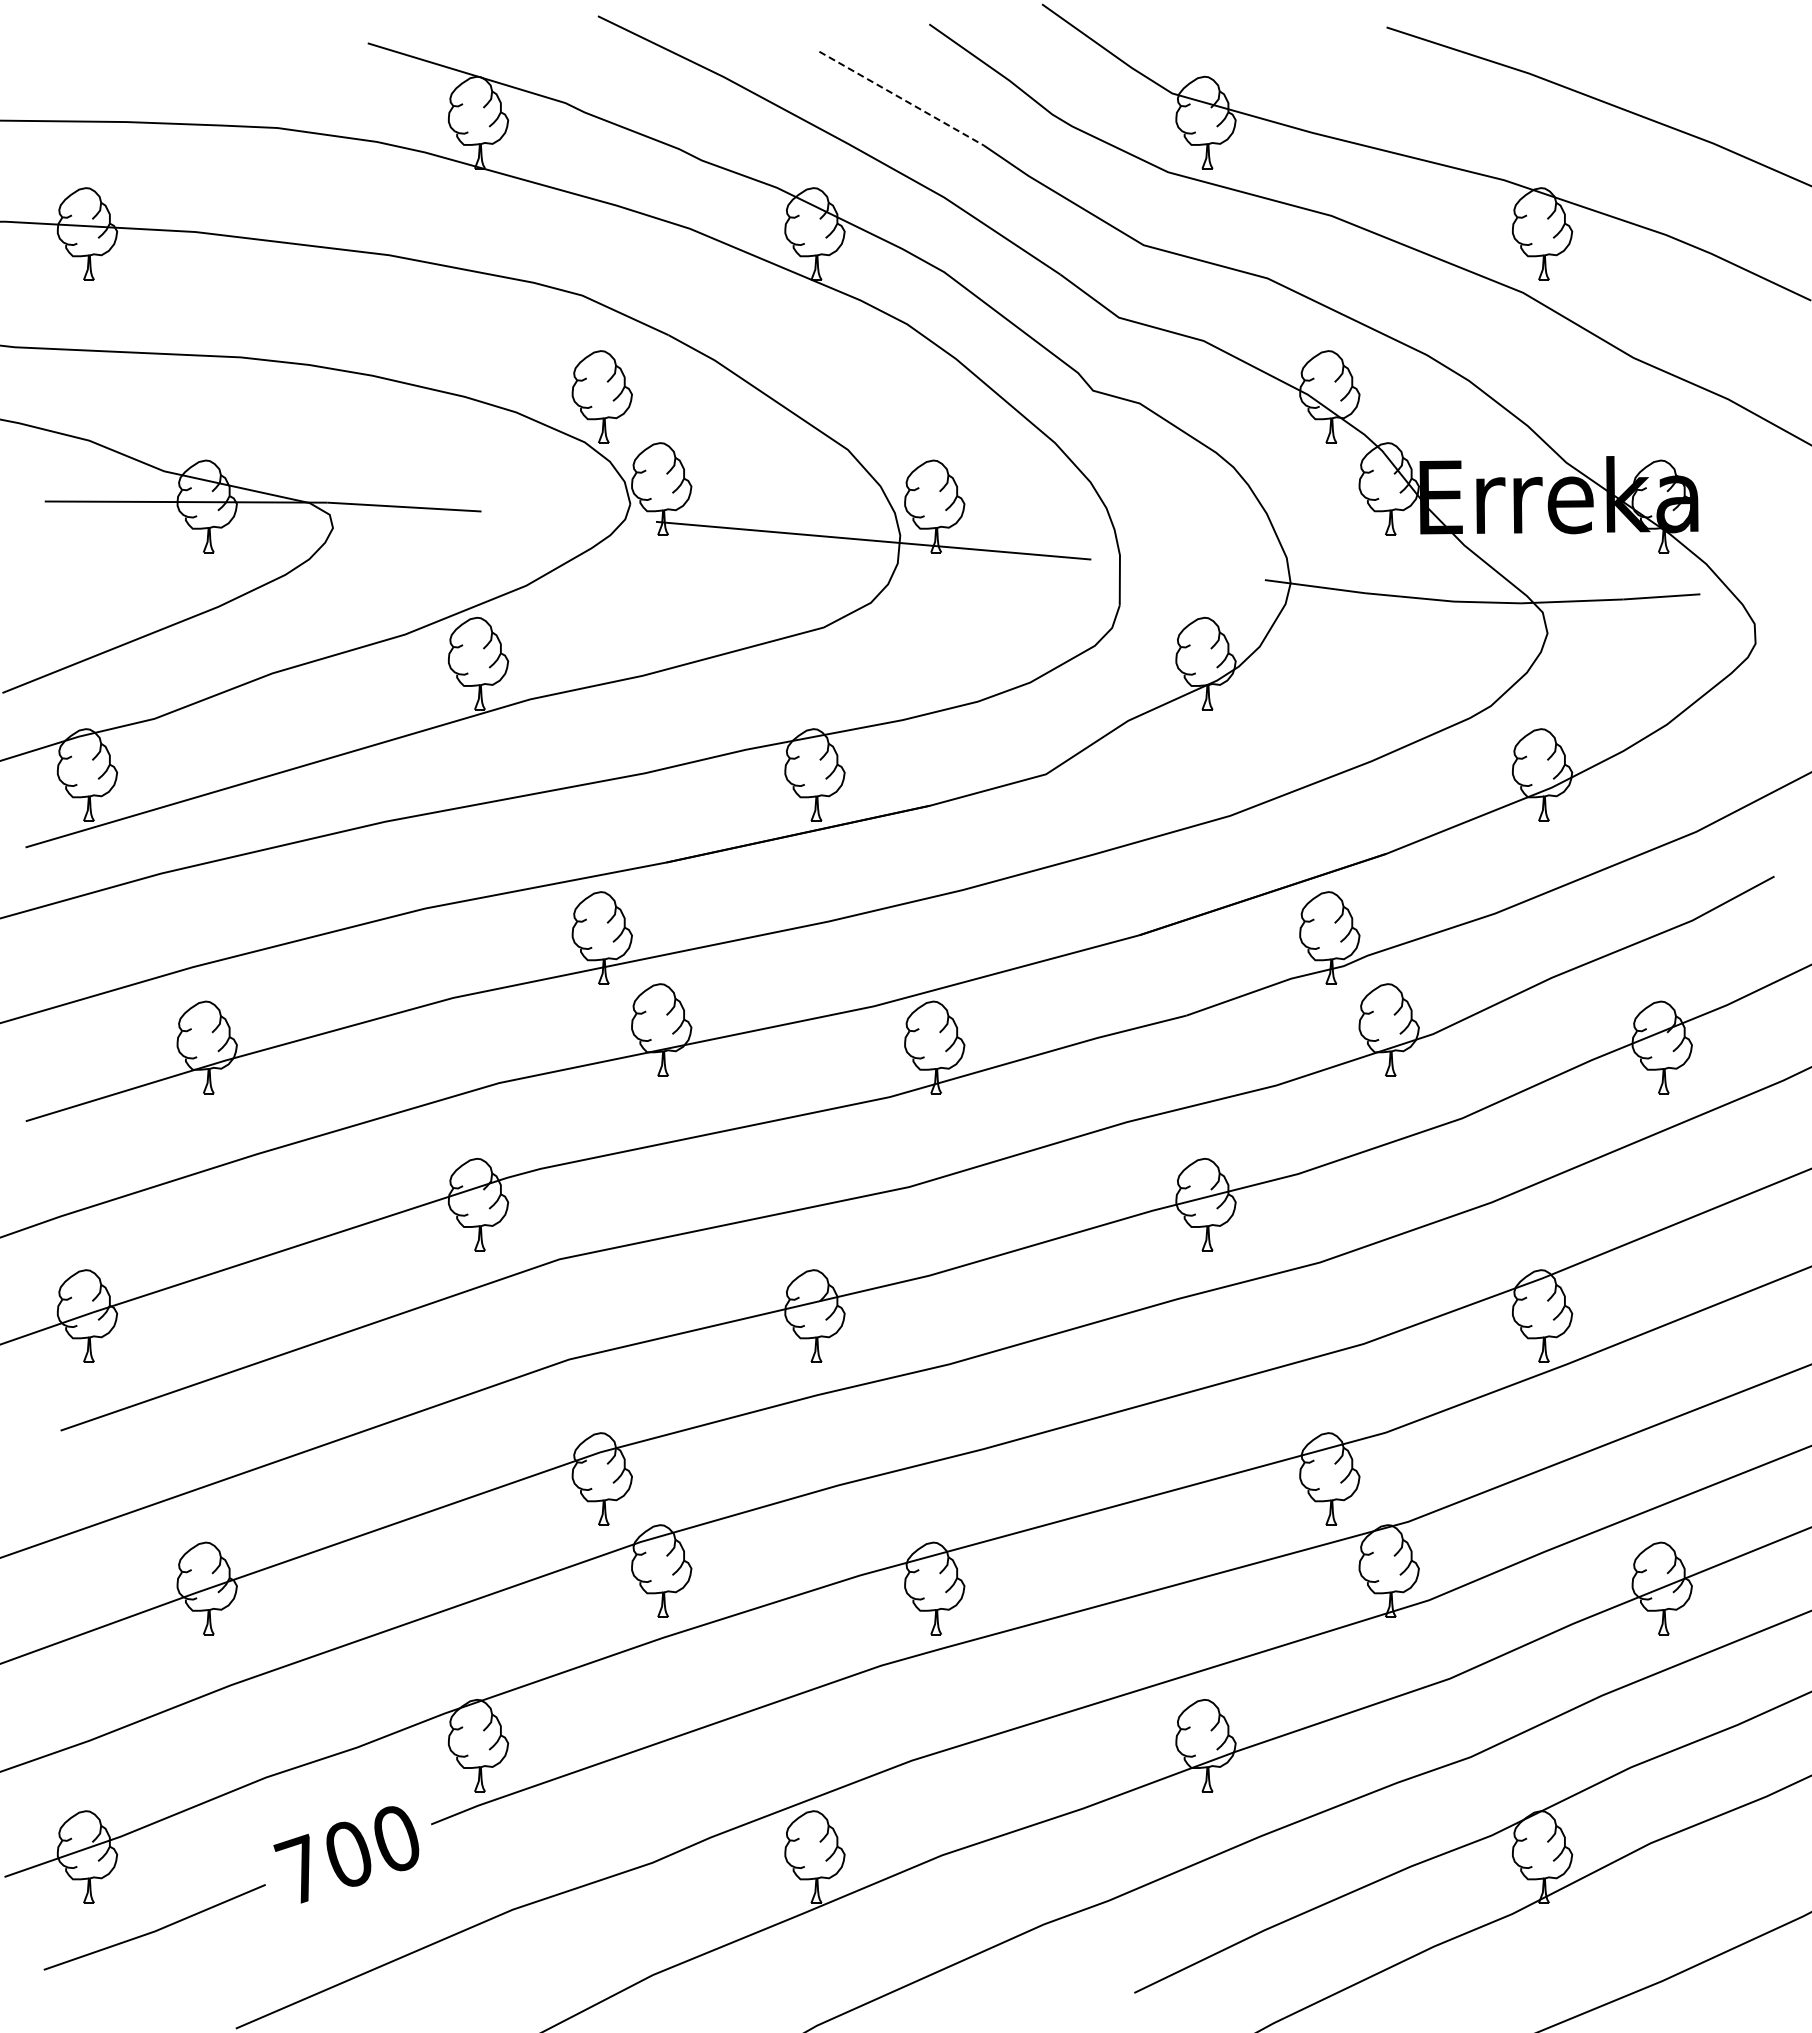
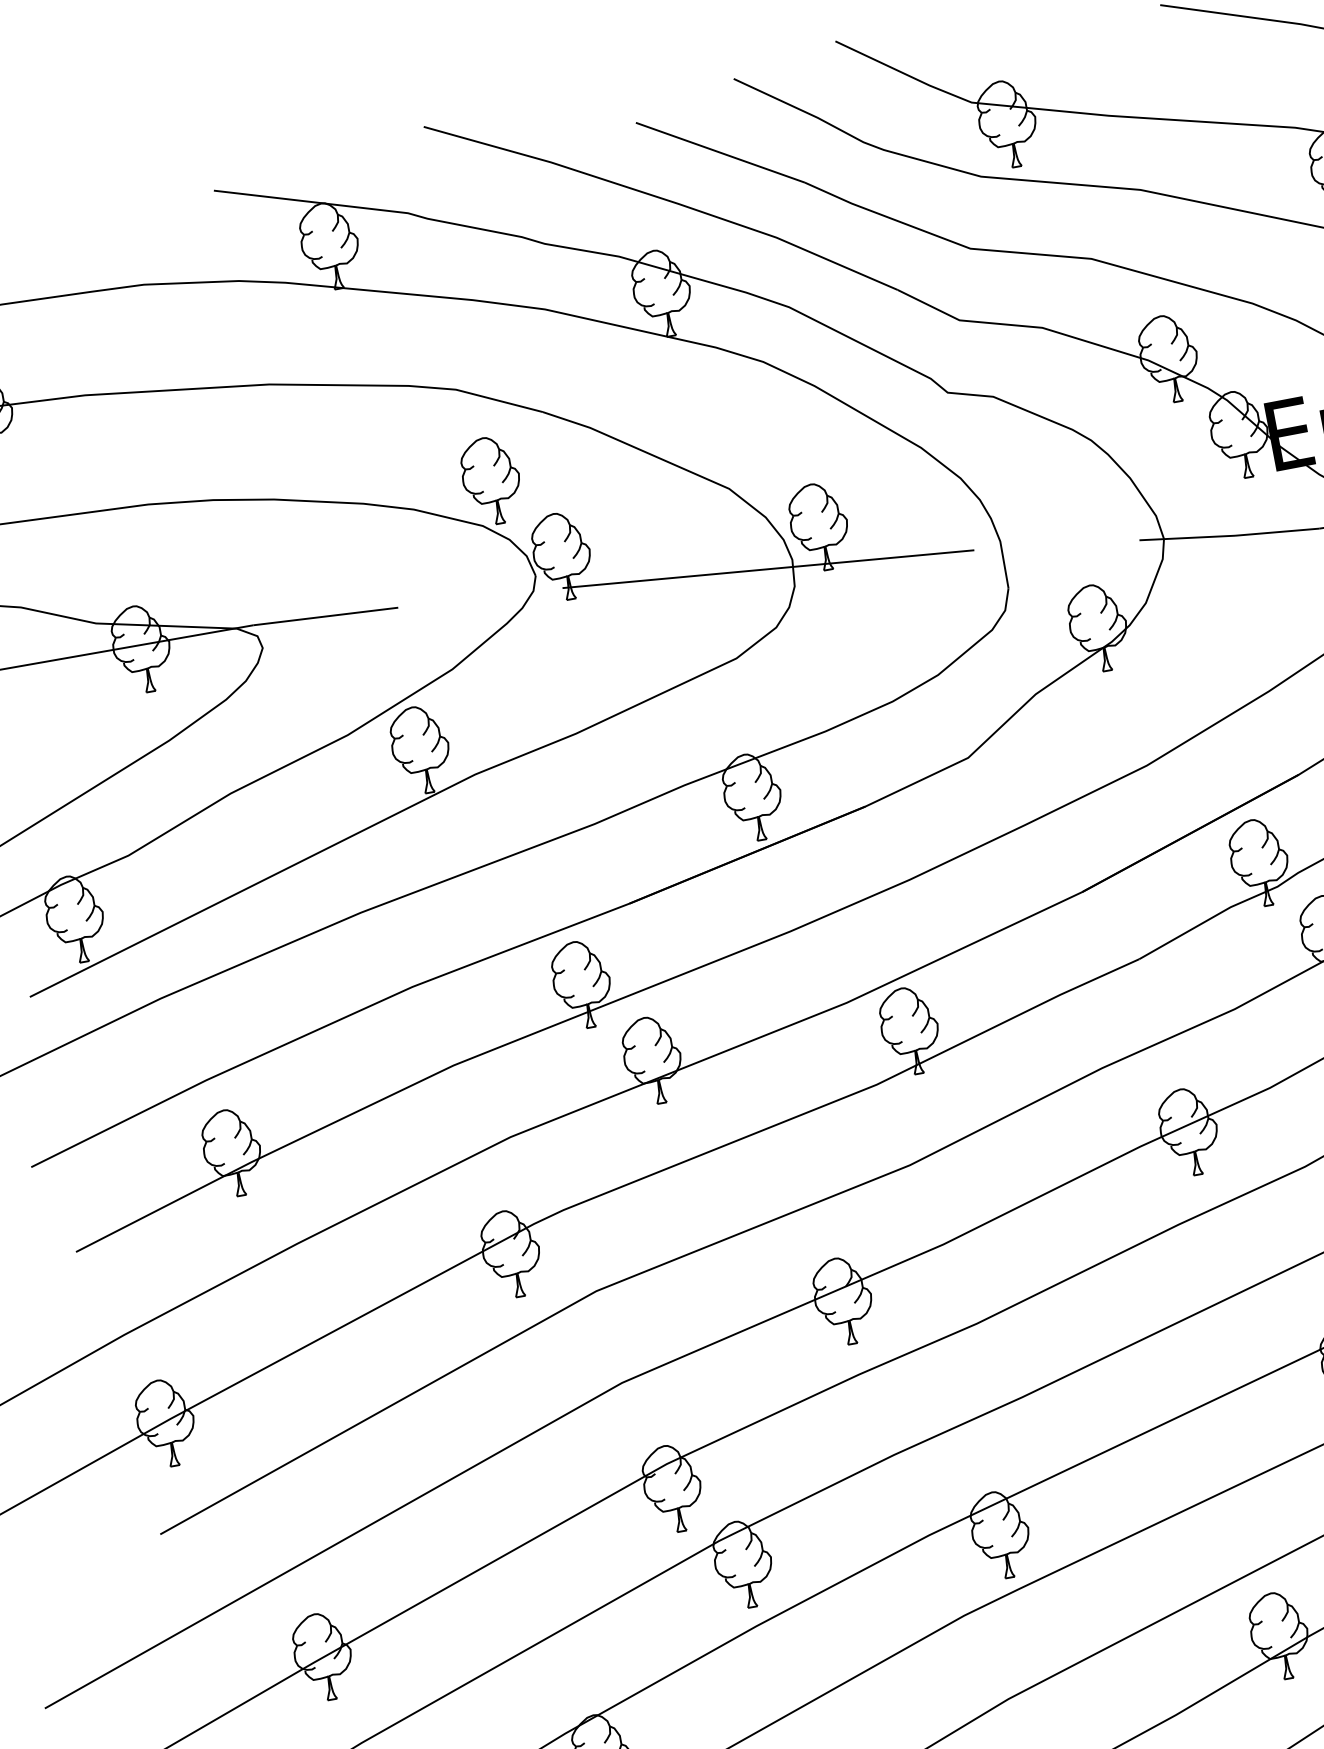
line: (901, 98) -> (720, 152), dashed -> solid

